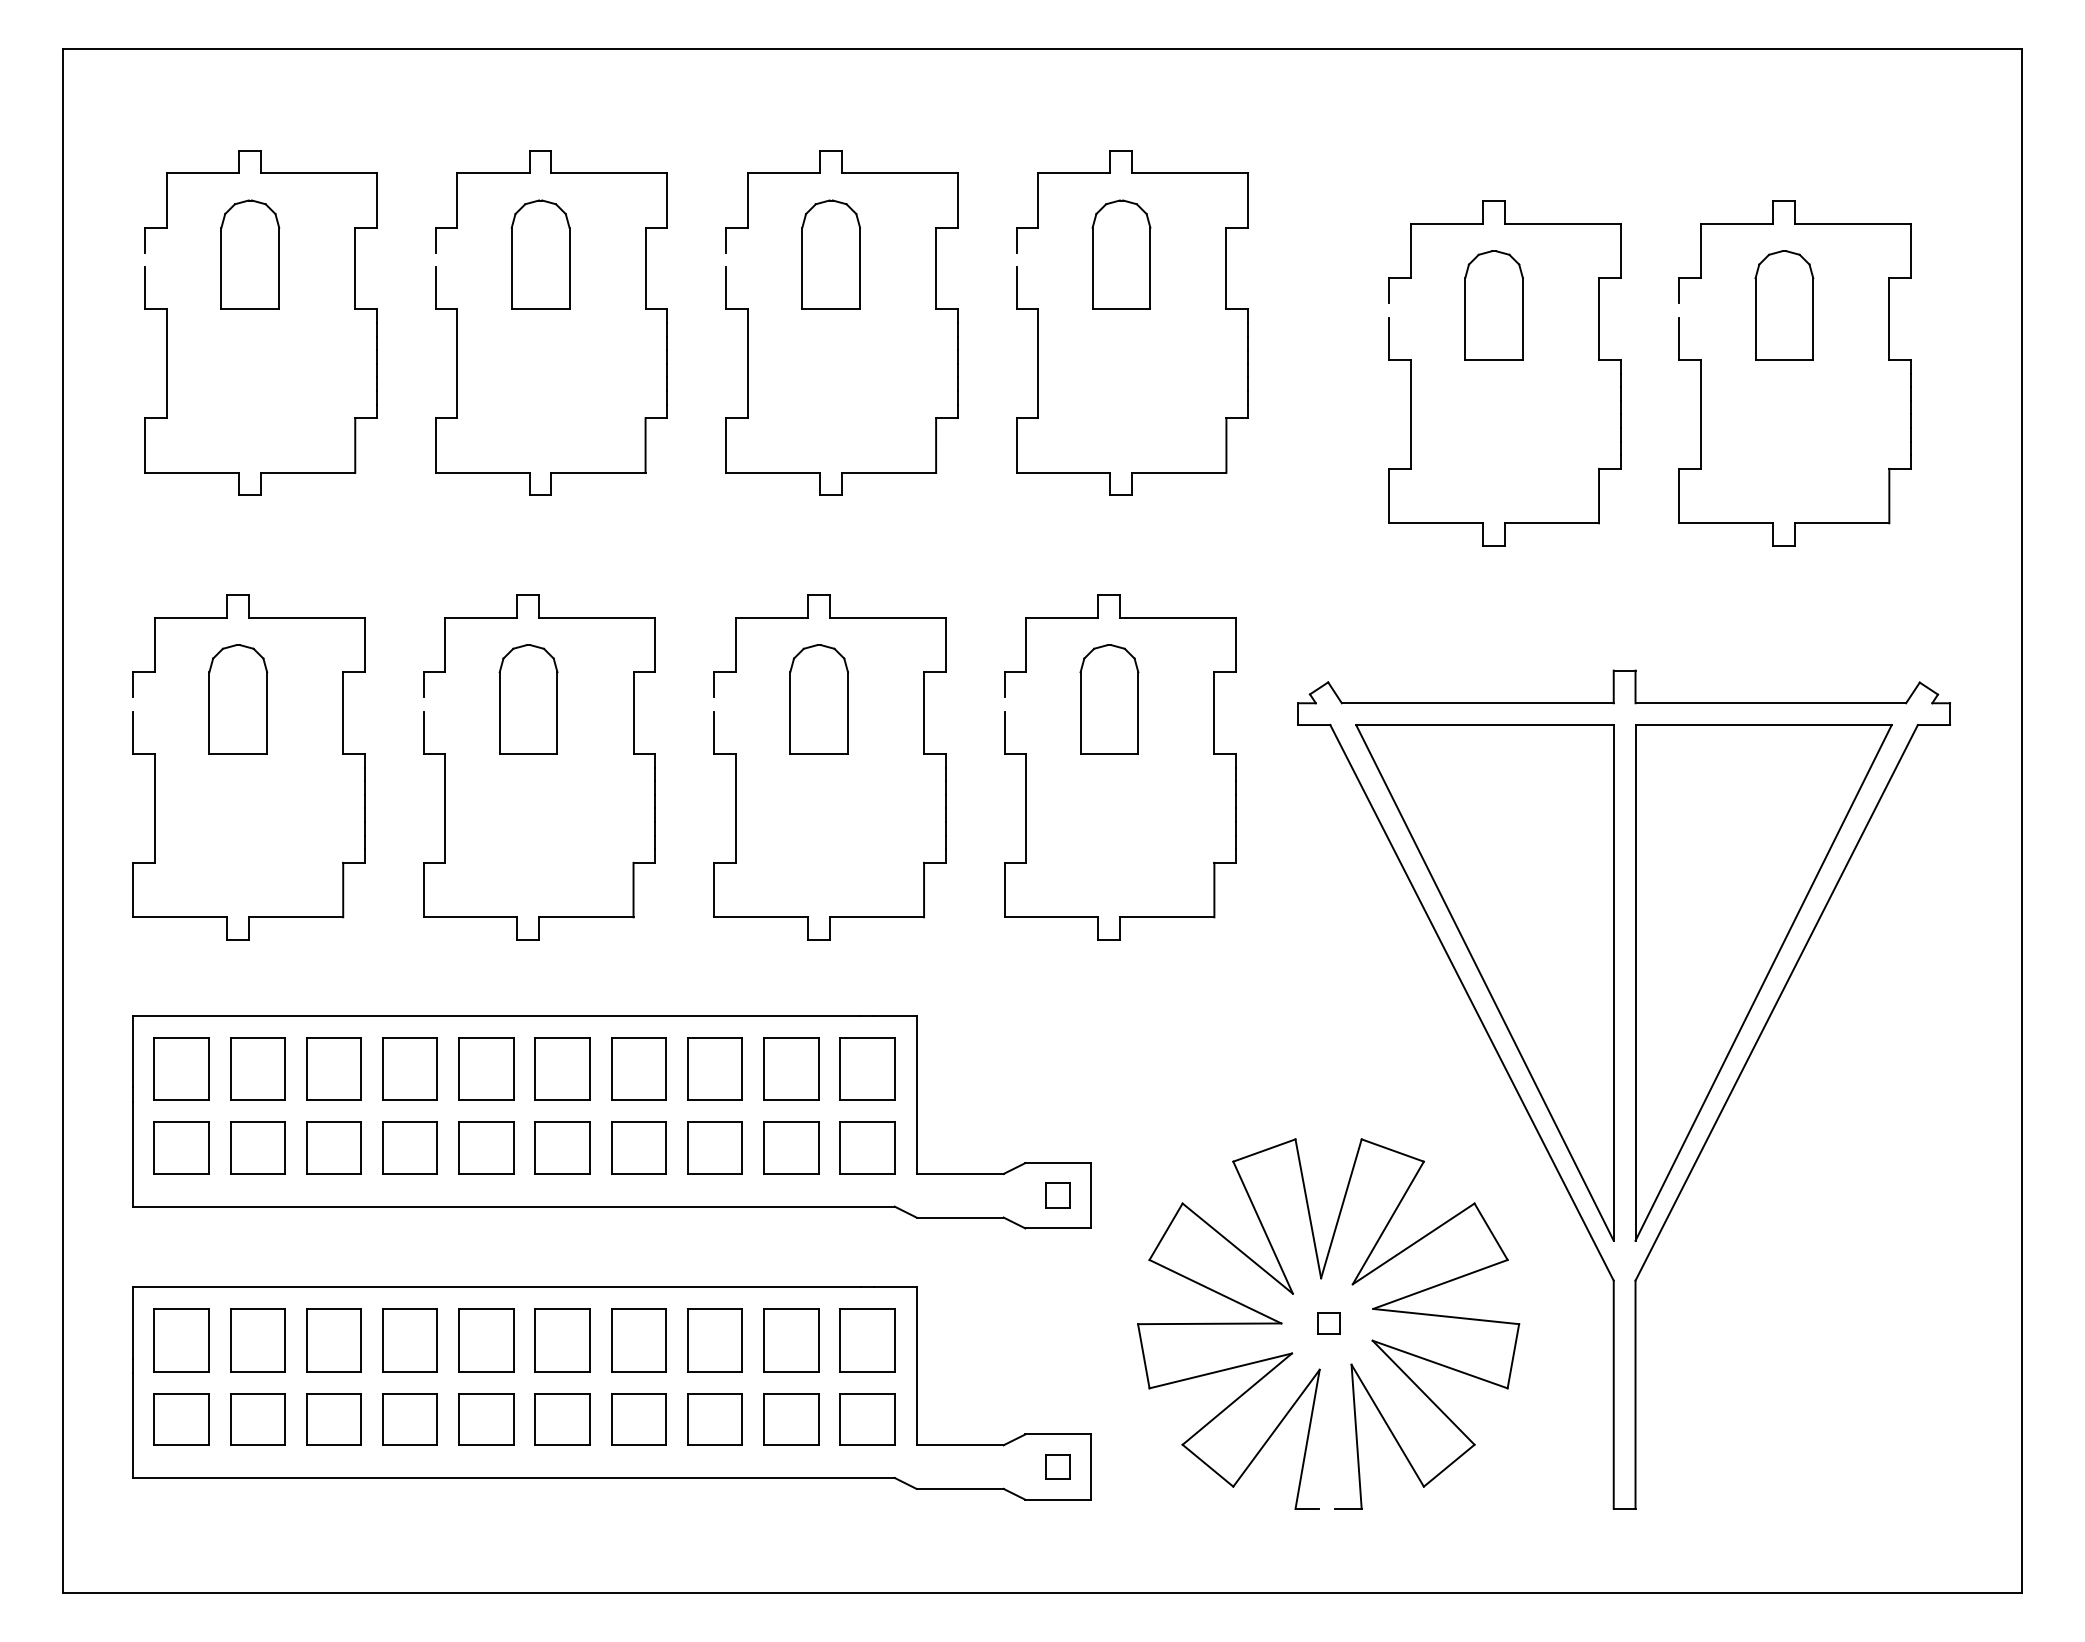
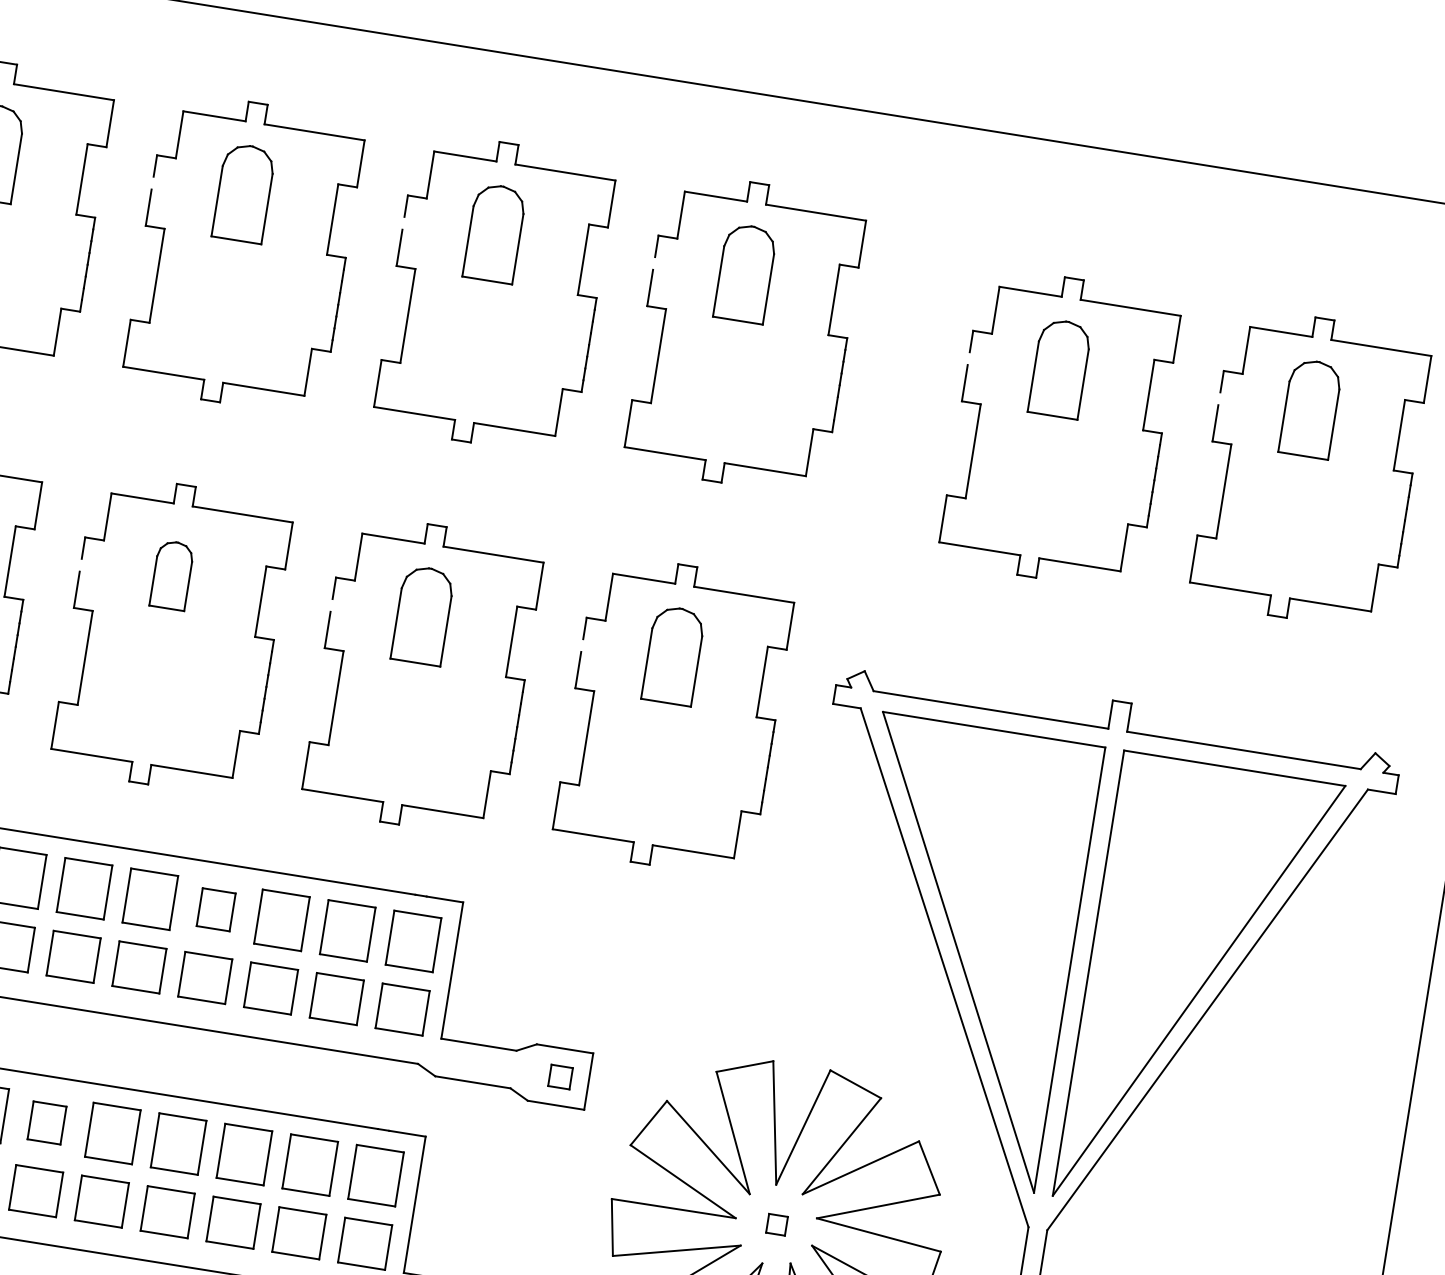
part: (528, 699) -> (172, 575), size x0.7
part: (638, 1068) -> (215, 909), size x0.7
part: (486, 1340) -> (47, 1122), size x0.7

